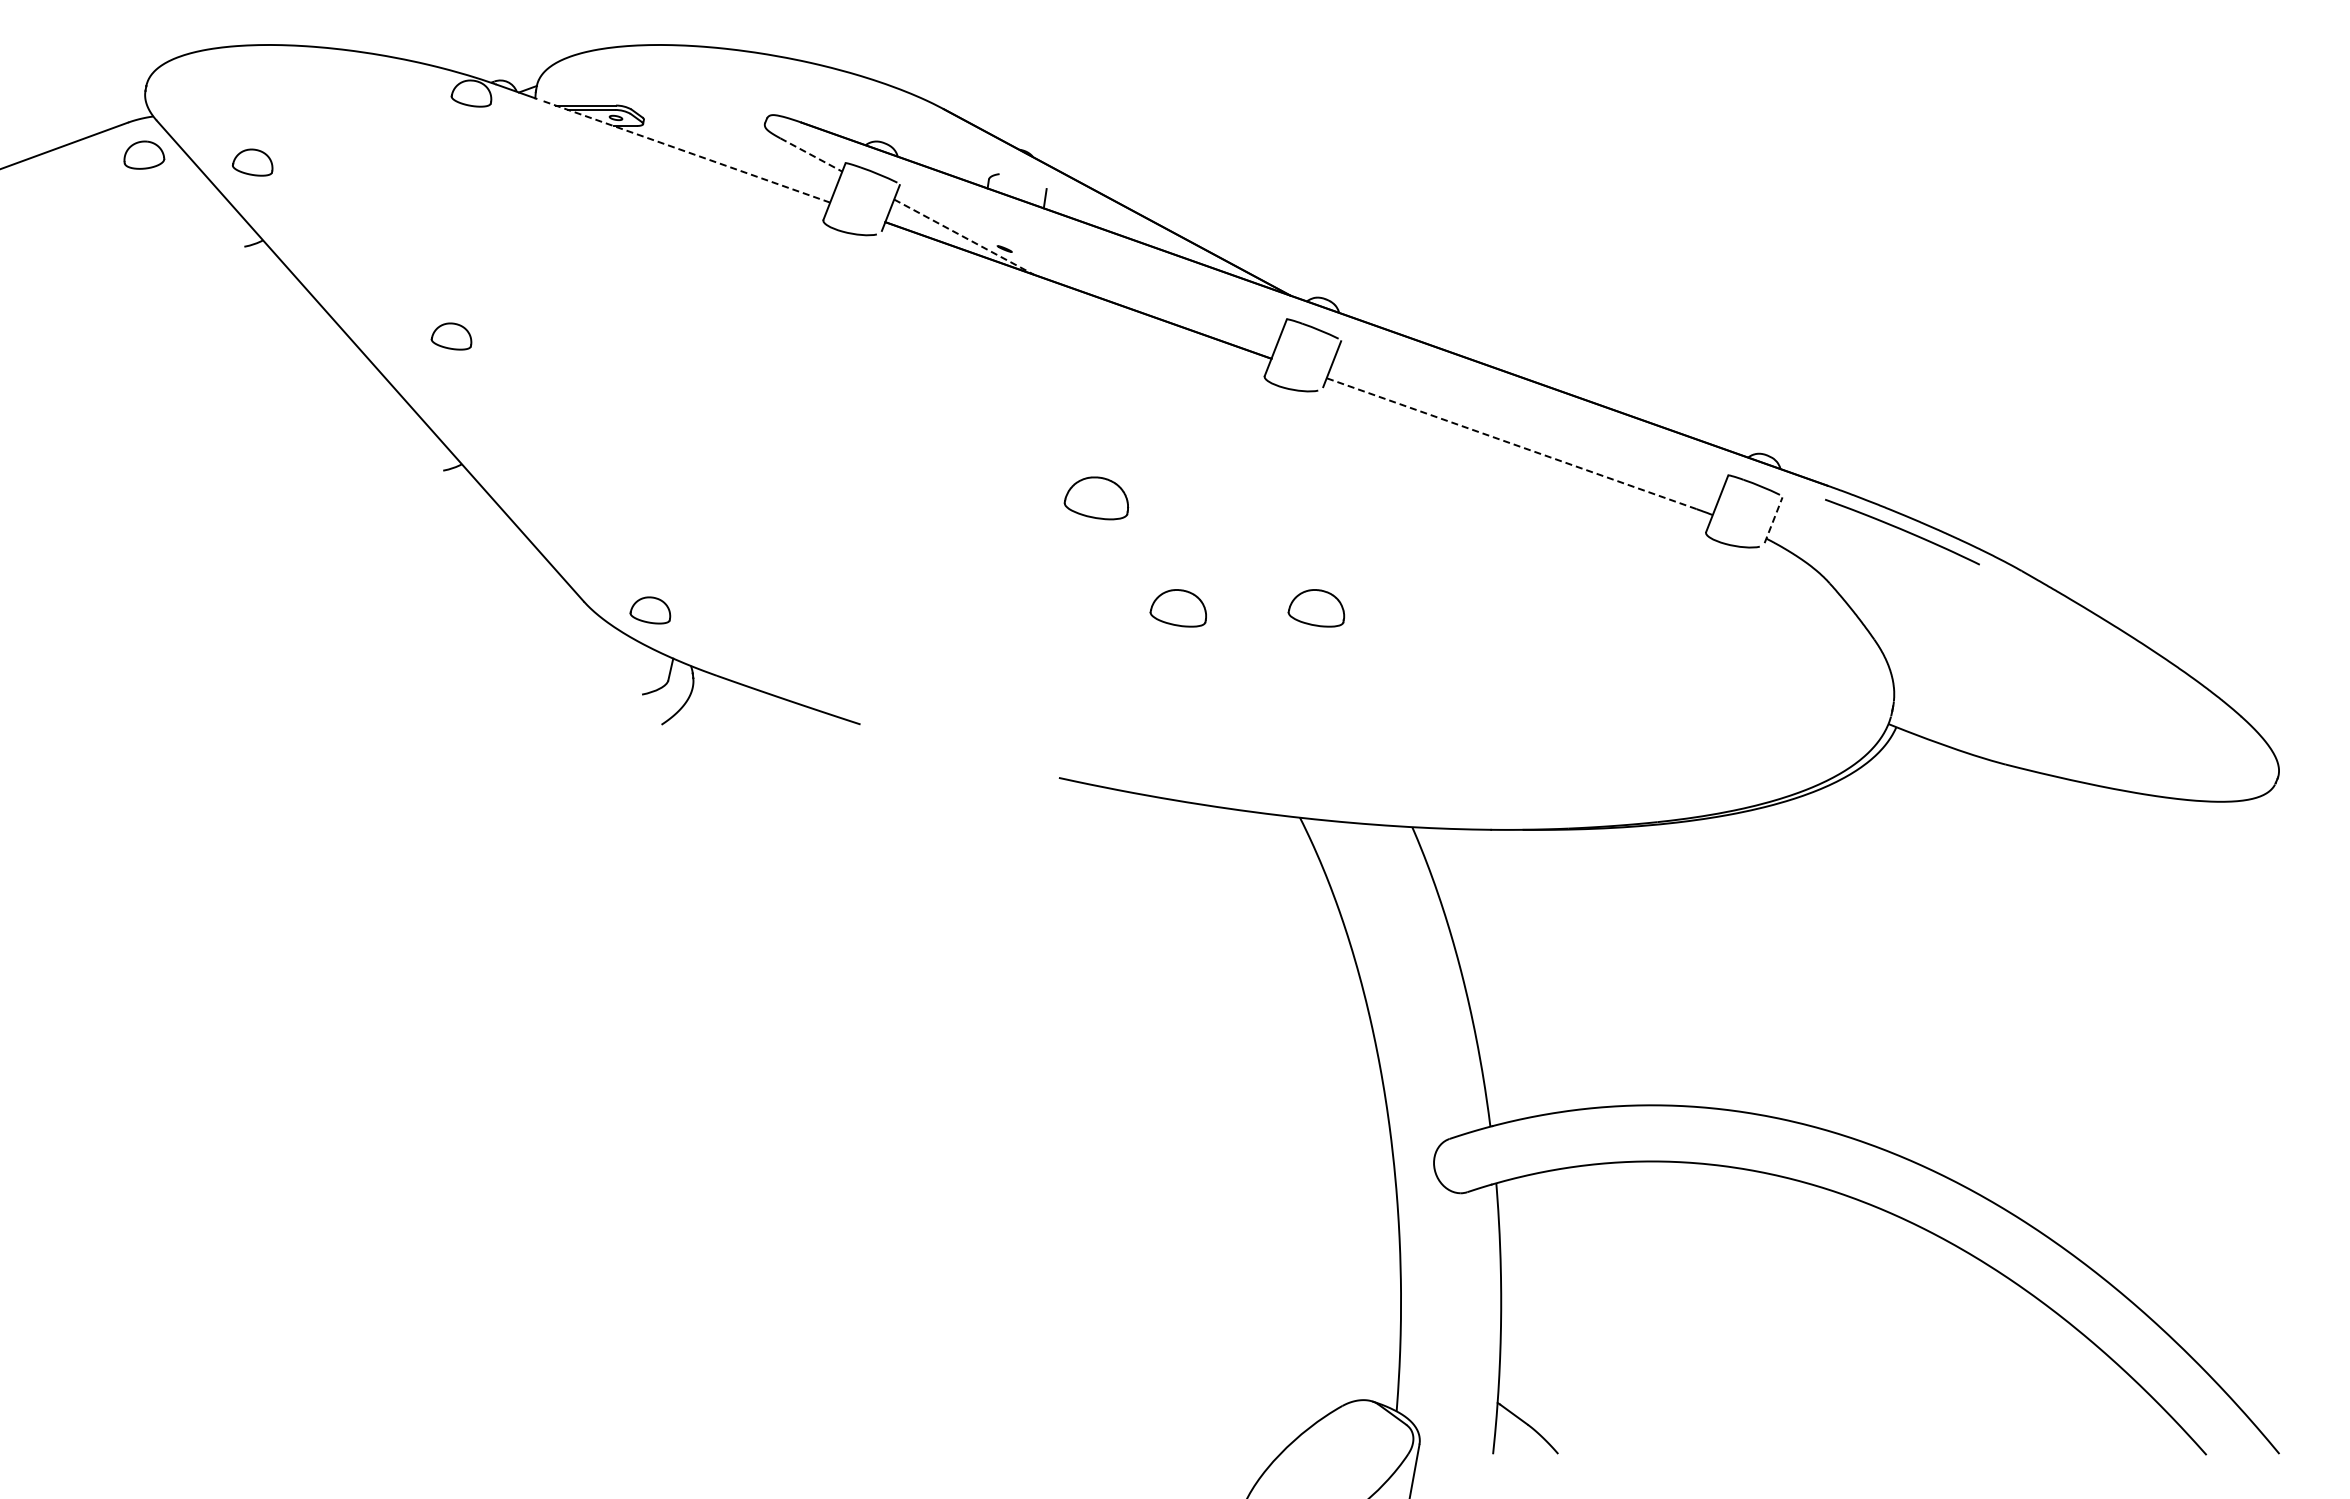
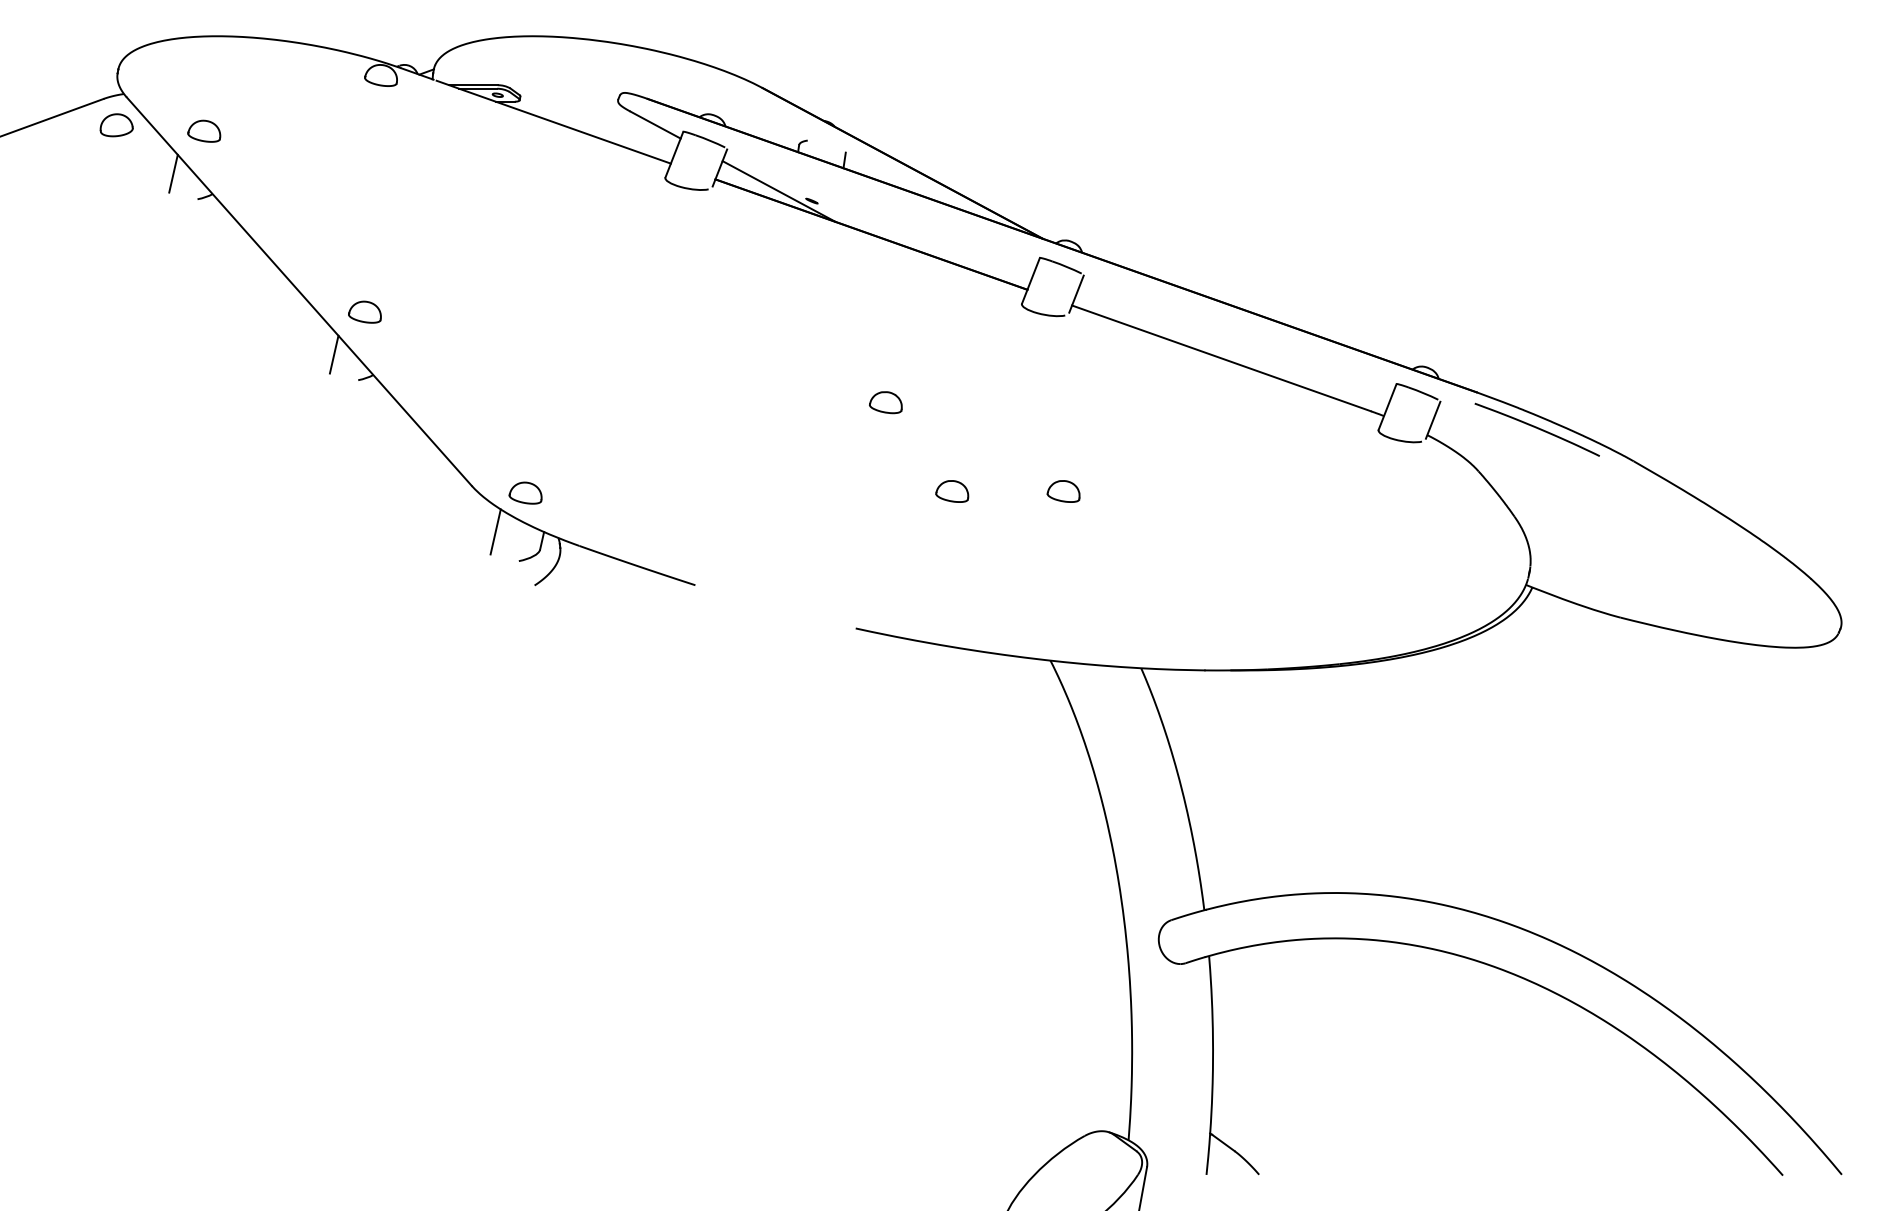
line: (685, 151) -> (553, 122), dashed -> solid
line: (811, 155) -> (655, 125), dashed -> solid
line: (214, 214) -> (173, 173), added
line: (964, 237) -> (779, 191), dashed -> solid
part: (451, 336) -> (364, 312), moved
line: (413, 438) -> (334, 354), added
line: (1511, 443) -> (1221, 358), dashed -> solid
part: (1095, 498) -> (885, 402), size x0.62
line: (1773, 520) -> (1433, 420), dashed -> solid
part: (1178, 608) -> (952, 491), size x0.71
part: (1315, 608) -> (1063, 491), size x0.71
line: (613, 658) -> (495, 531), added

